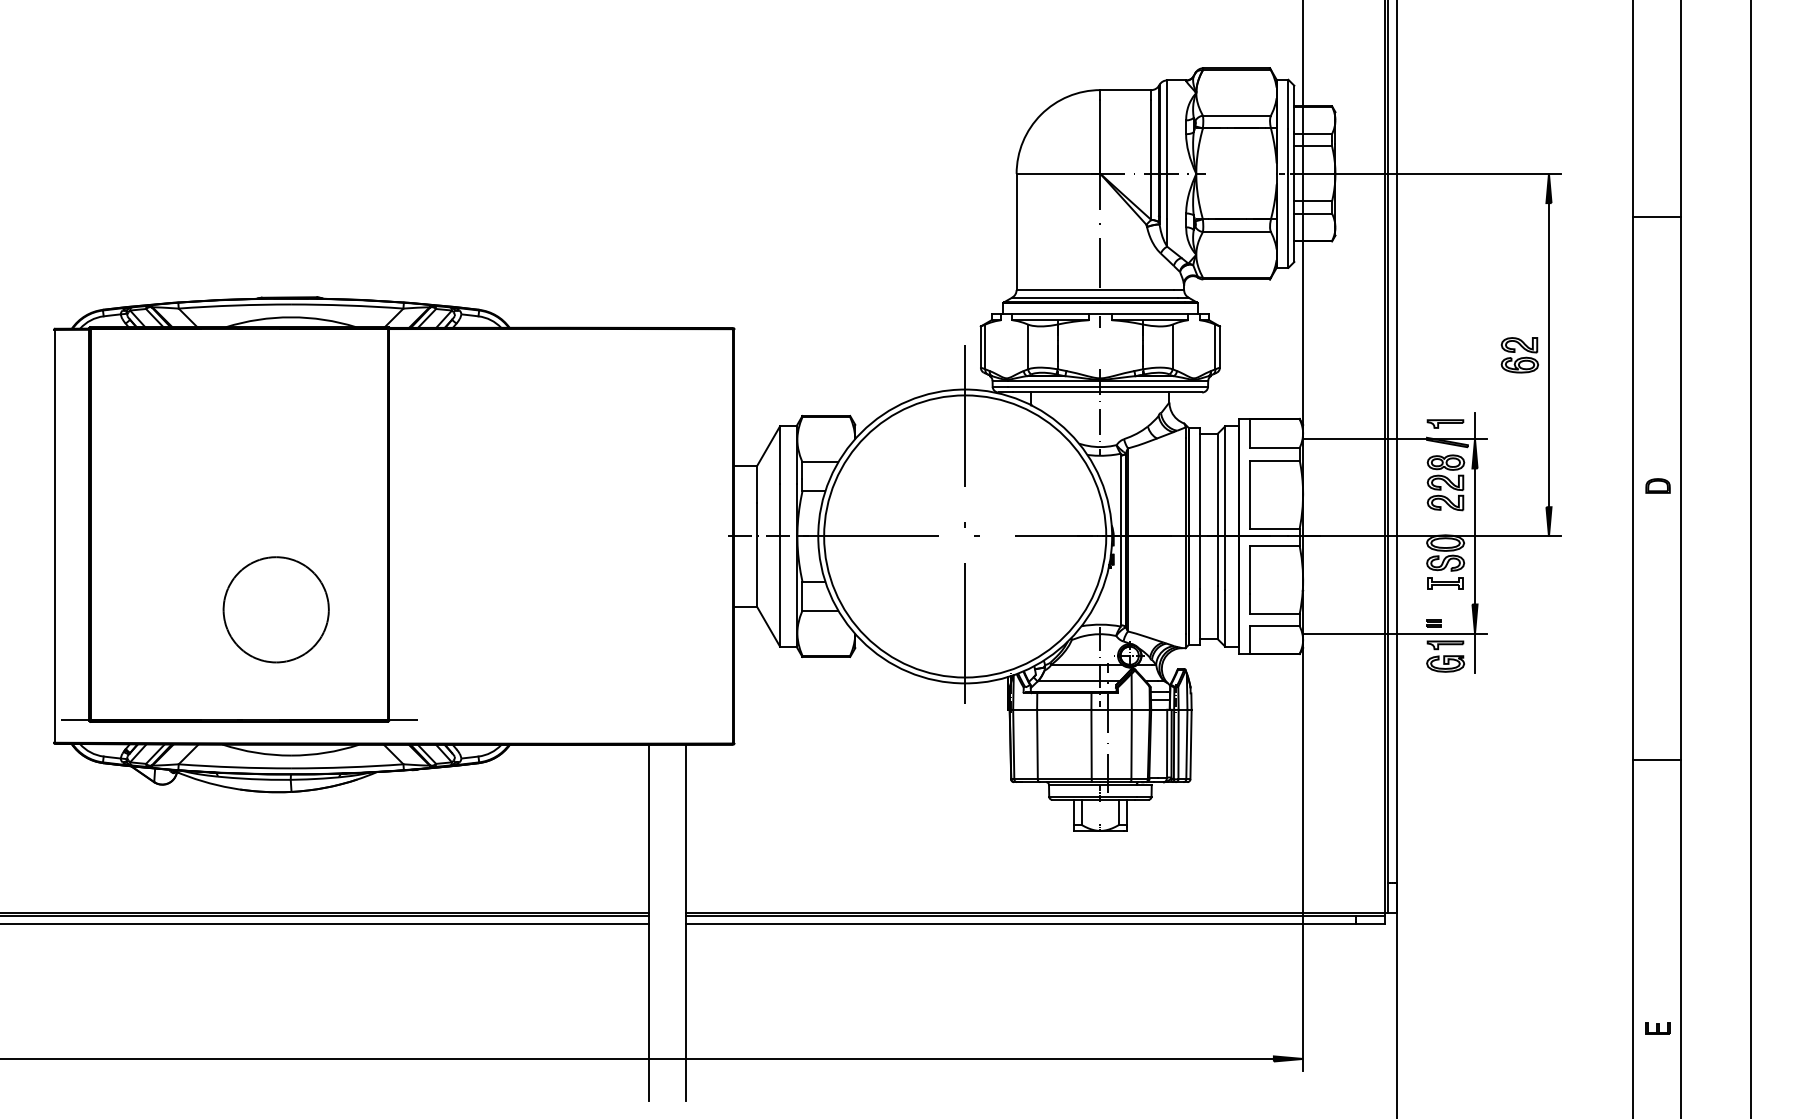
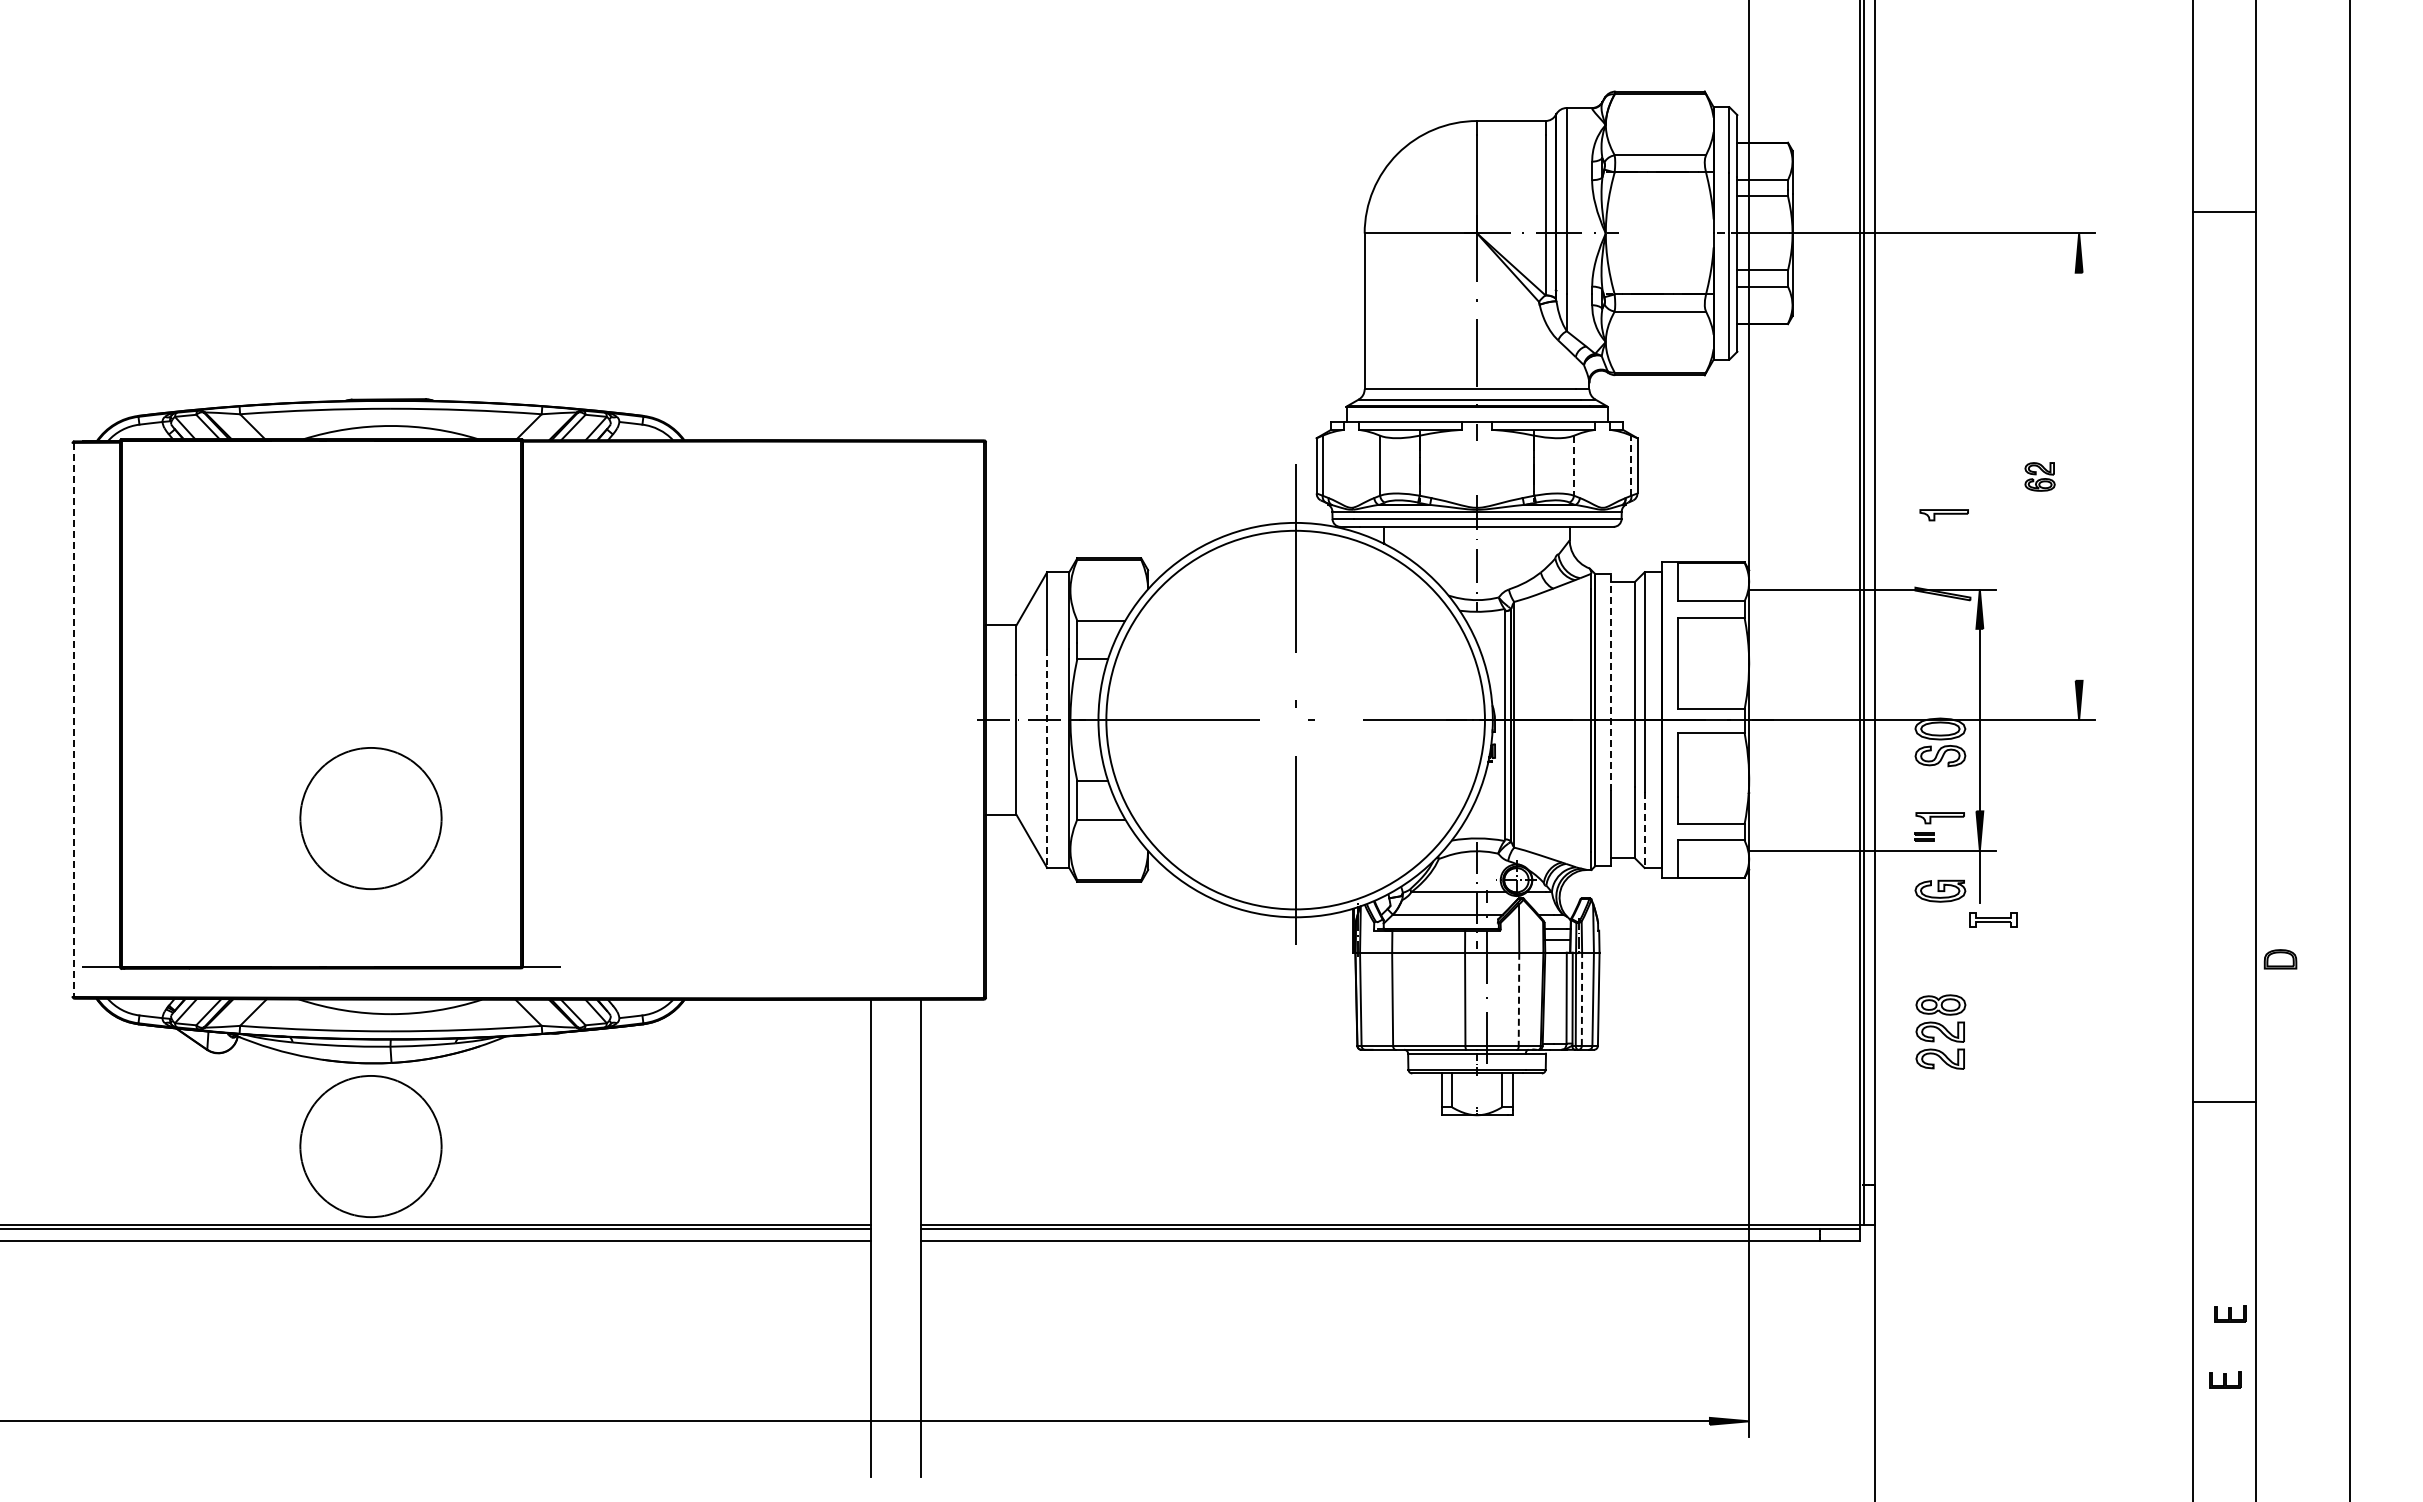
line: (1656, 217) -> (2223, 212), moved
line: (1215, 346) -> (1631, 465), solid -> dashed
line: (1172, 347) -> (1574, 466), solid -> dashed
part: (1519, 354) -> (2039, 476), size x0.6
line: (1549, 354) -> (2079, 476), removed
part: (1444, 424) -> (1943, 515), moved
line: (1474, 425) -> (1979, 571), removed
part: (1445, 482) -> (1940, 1031), moved
part: (1658, 486) -> (2280, 959), moved
line: (1200, 508) -> (1611, 682), solid -> dashed
line: (55, 536) -> (74, 720), solid -> dashed
line: (780, 565) -> (1047, 759), solid -> dashed
part: (1445, 582) -> (1993, 919), moved
line: (1225, 618) -> (1644, 830), solid -> dashed
part: (1444, 645) -> (1939, 818), moved
line: (1131, 744) -> (1518, 999), solid -> dashed
line: (1178, 744) -> (1581, 999), solid -> dashed
line: (1656, 759) -> (2223, 1102), moved
part: (275, 854) -> (370, 1146), added
part: (1661, 978) -> (2230, 1313), added

